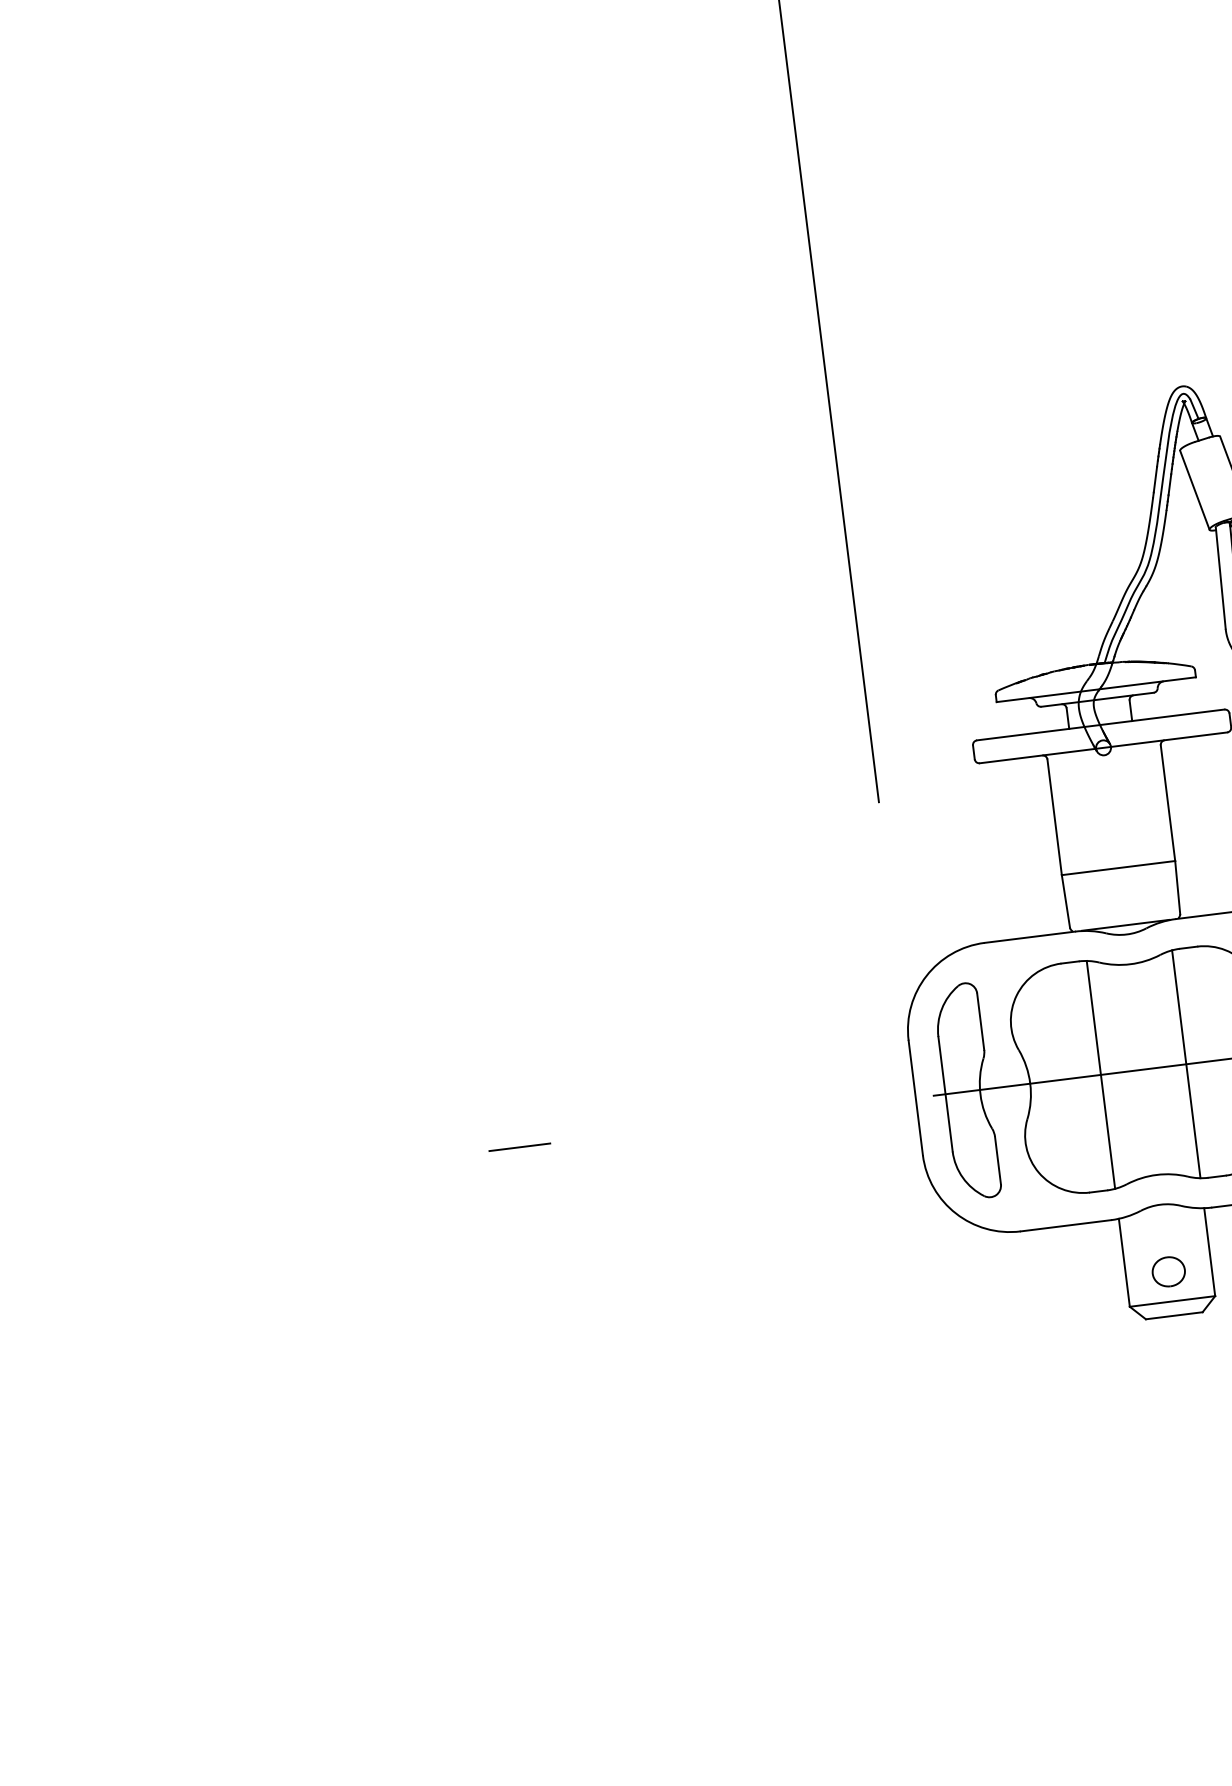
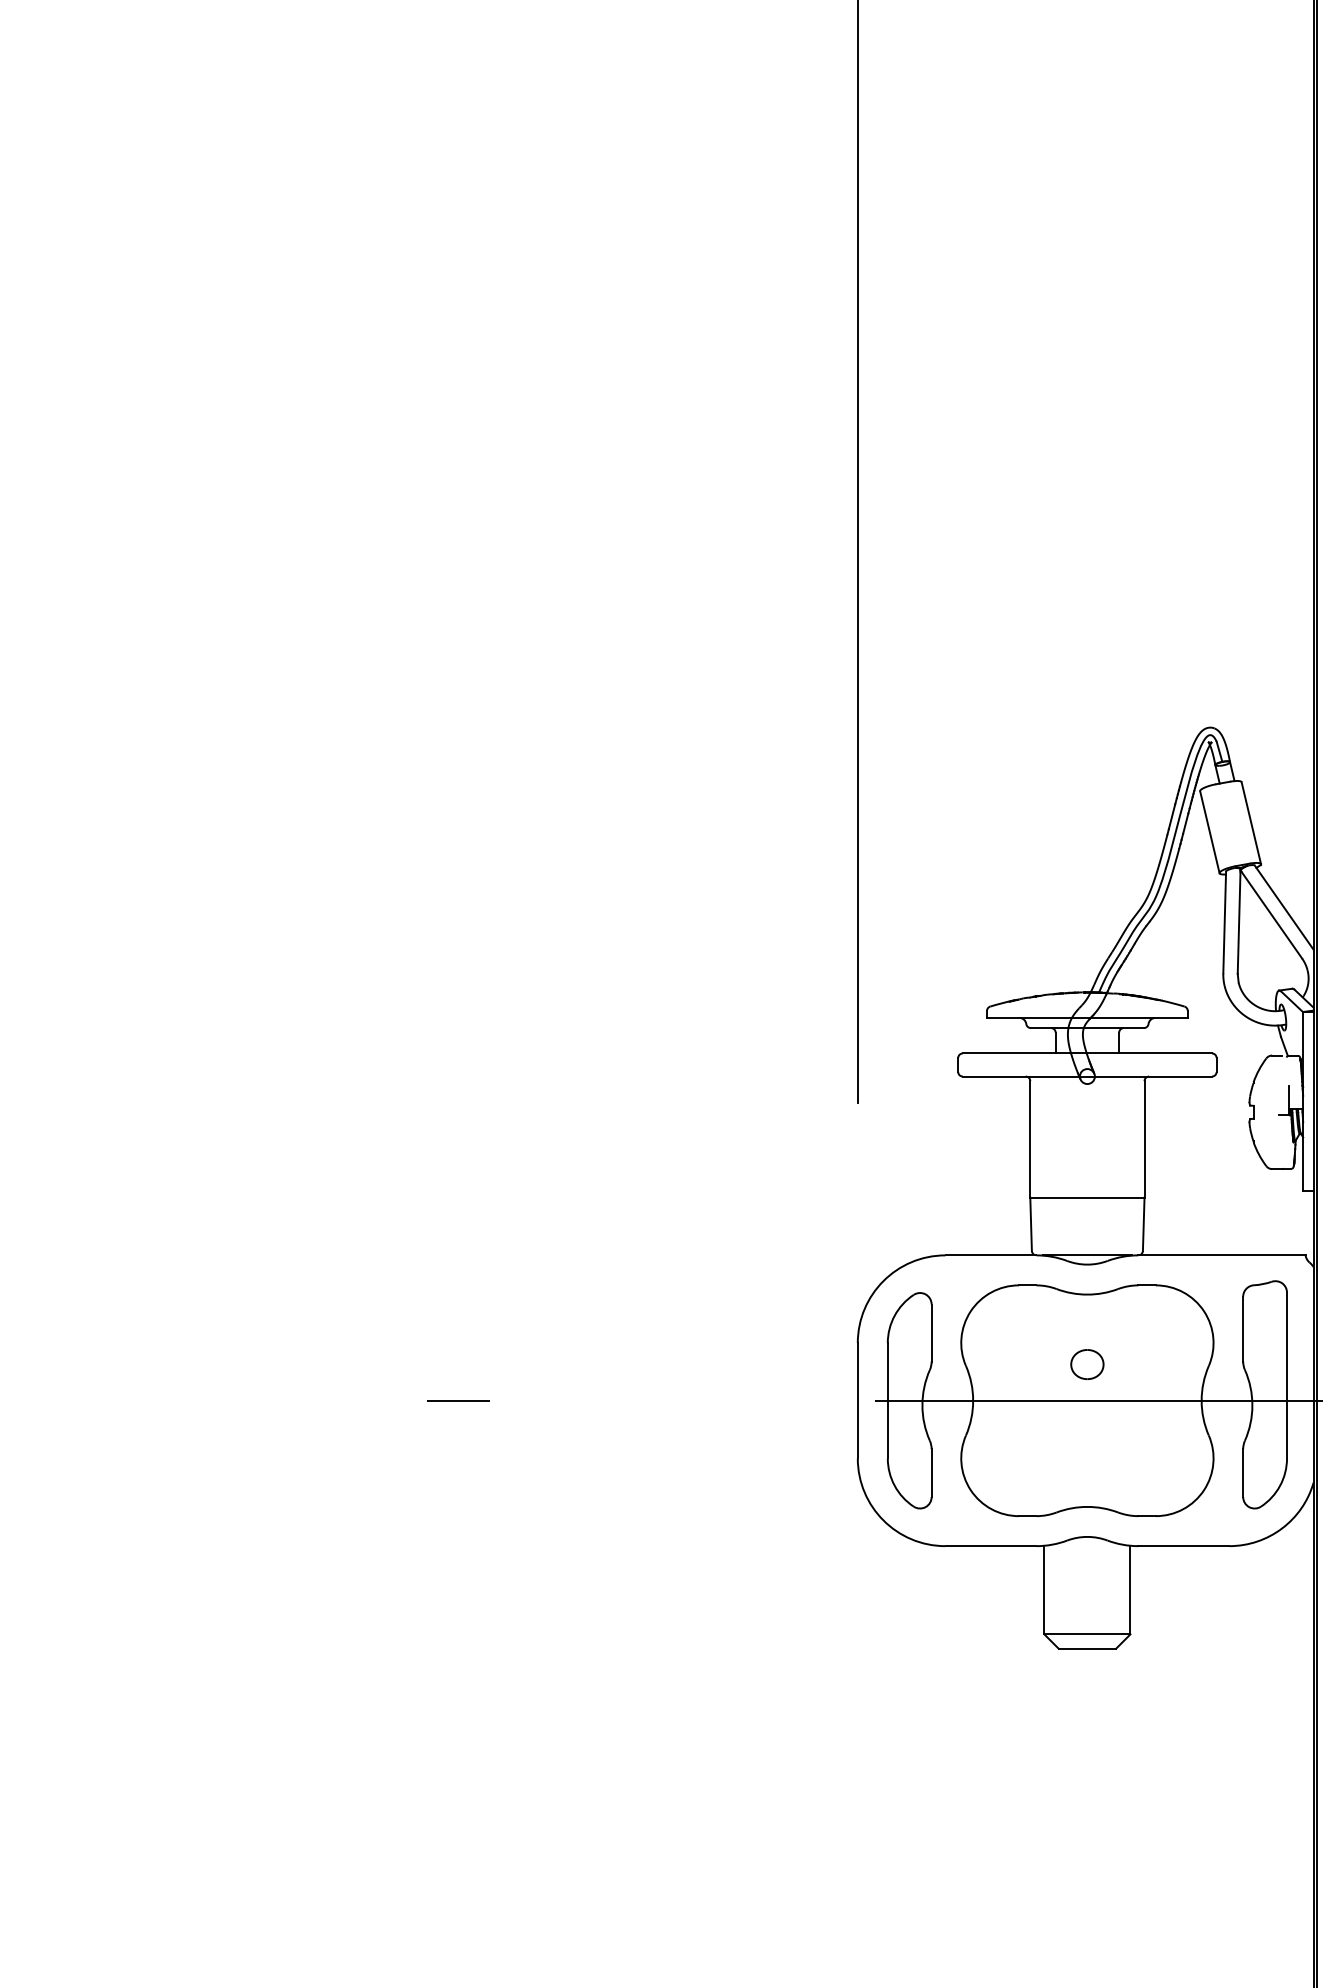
line: (1186, 1064) -> (1130, 1400), removed
line: (1101, 1074) -> (1044, 1400), removed
part: (1168, 1271) -> (1087, 1364), moved

